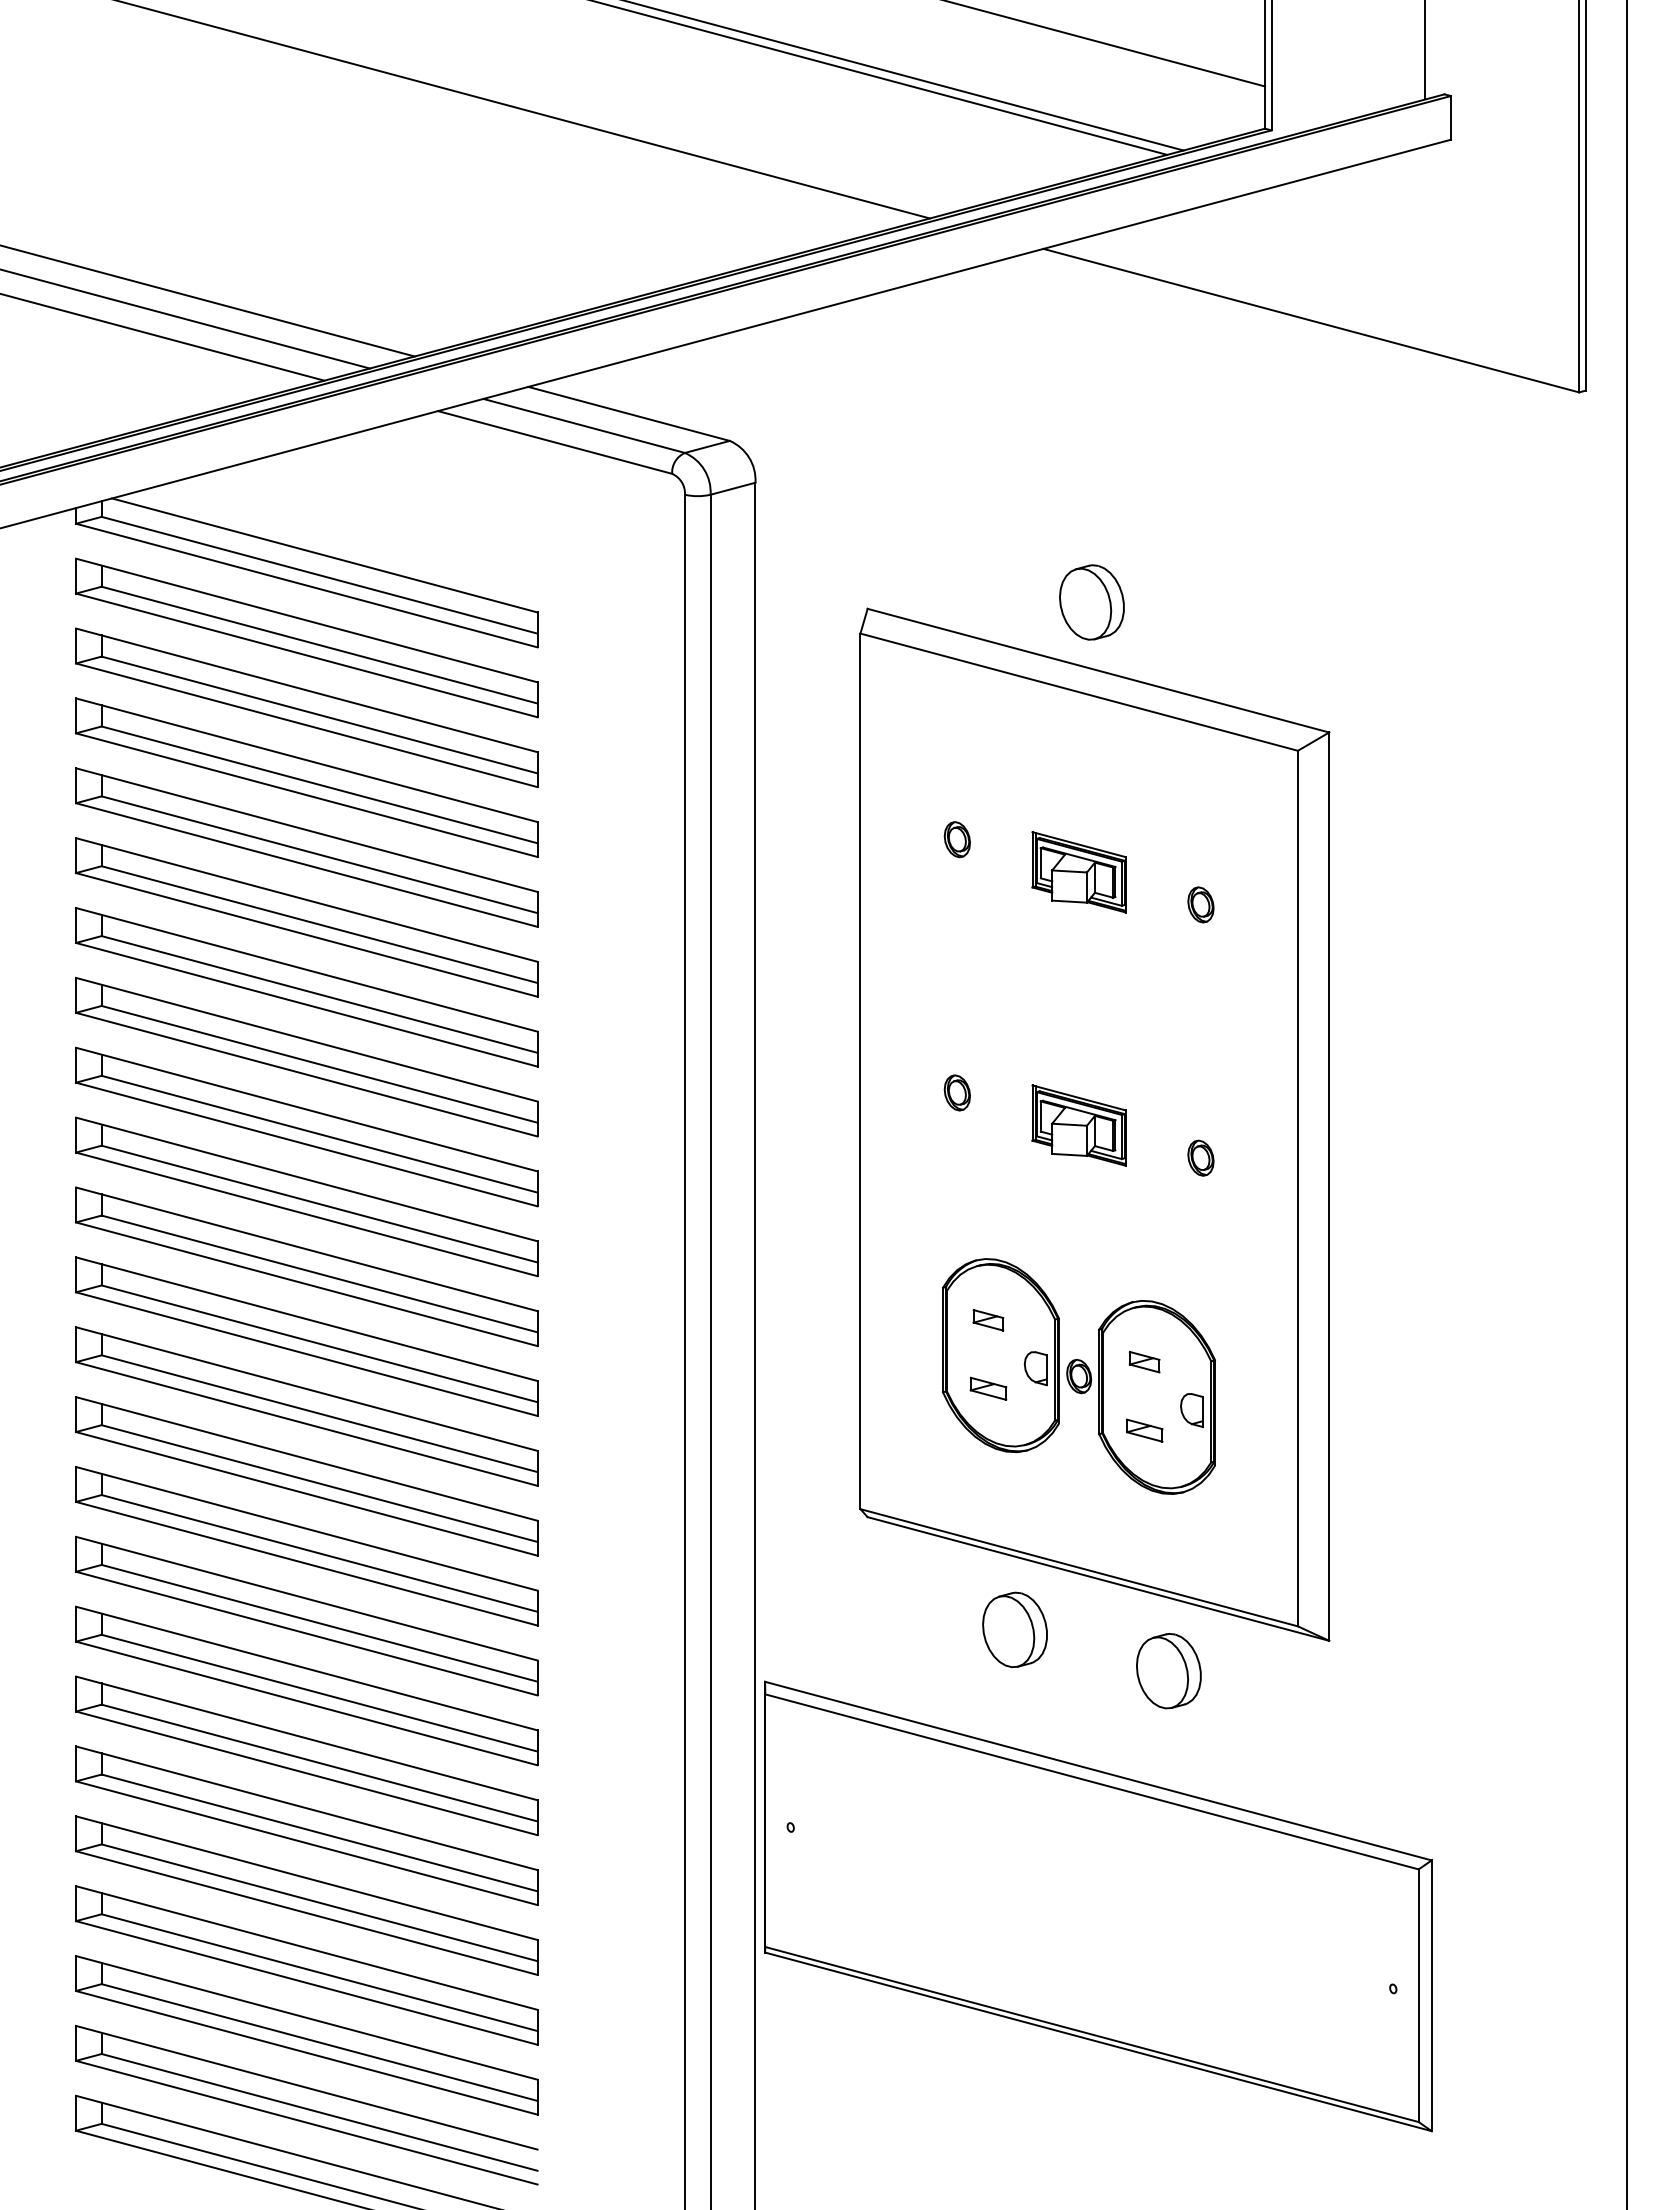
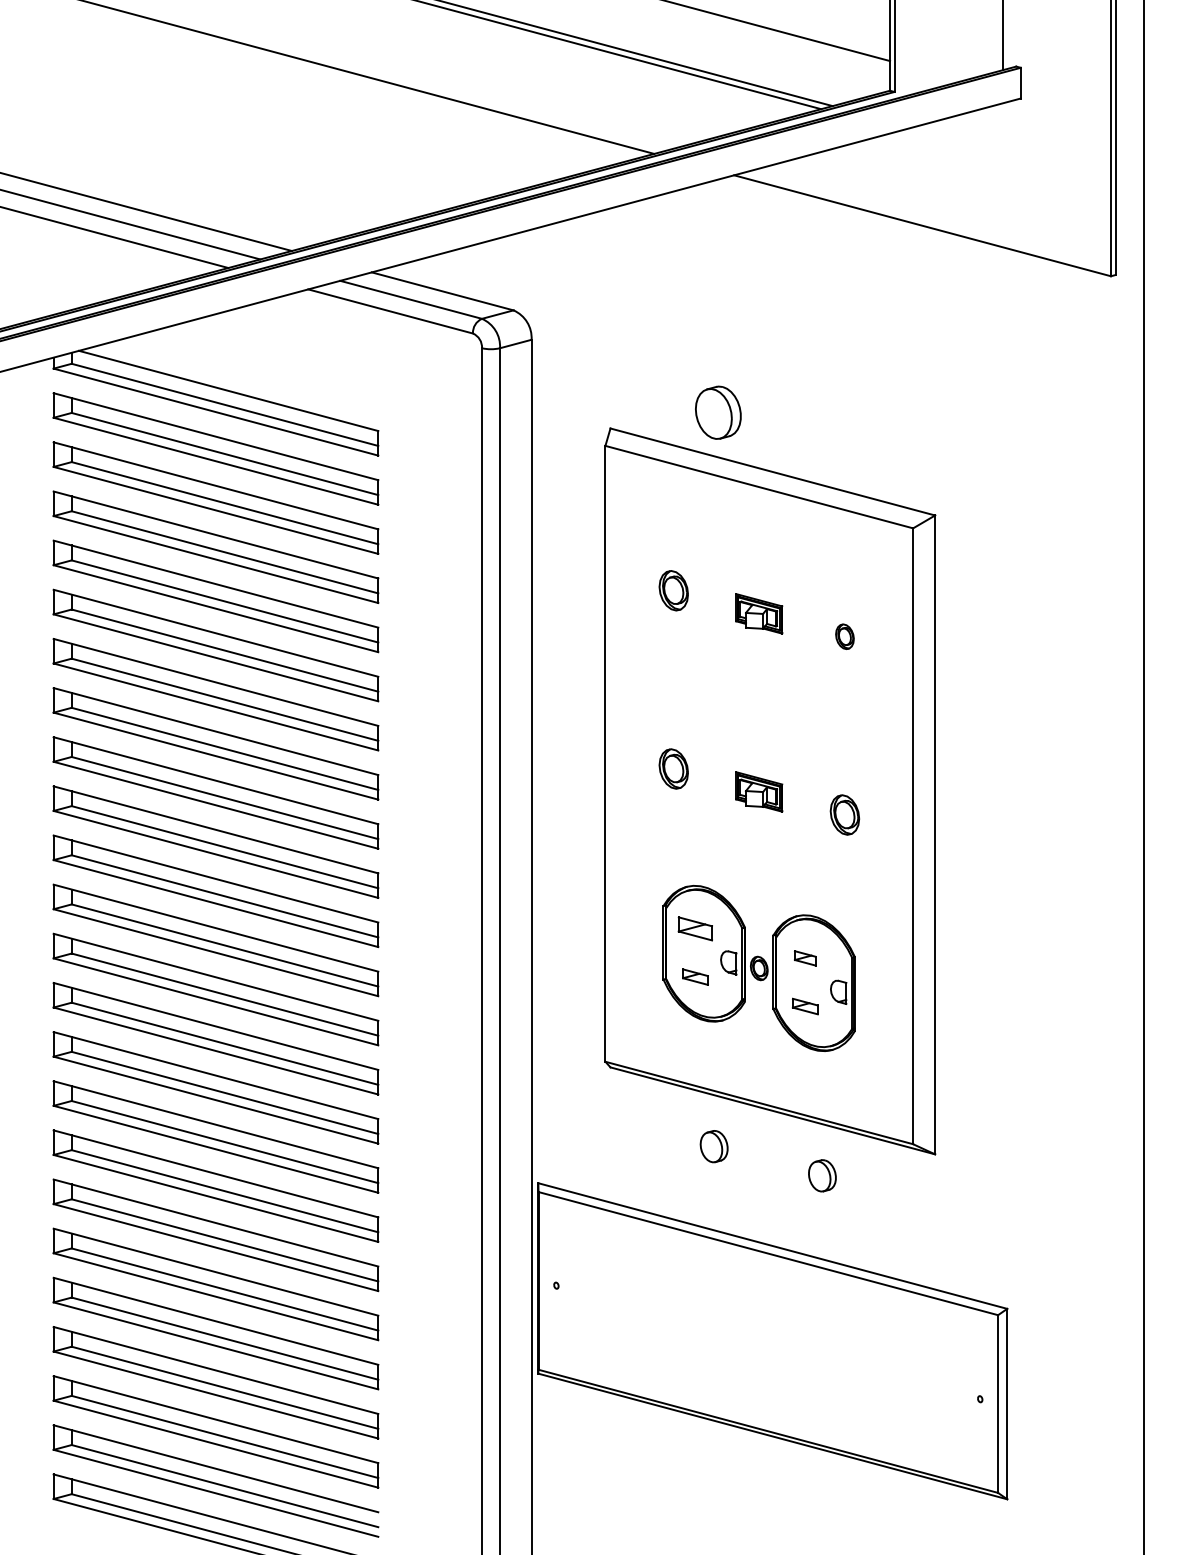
part: (1091, 602) -> (718, 412), moved
part: (956, 839) -> (673, 590), size x1.6
part: (1078, 872) -> (758, 613), size x0.7
part: (956, 1092) -> (673, 768), size x1.6
part: (1078, 1125) -> (758, 791), size x0.7
part: (1200, 1157) -> (844, 814), size x1.6
part: (988, 1320) -> (695, 929), size x1.6
part: (1014, 1629) -> (713, 1146), size x0.6
part: (1168, 1671) -> (822, 1175), size x0.6

